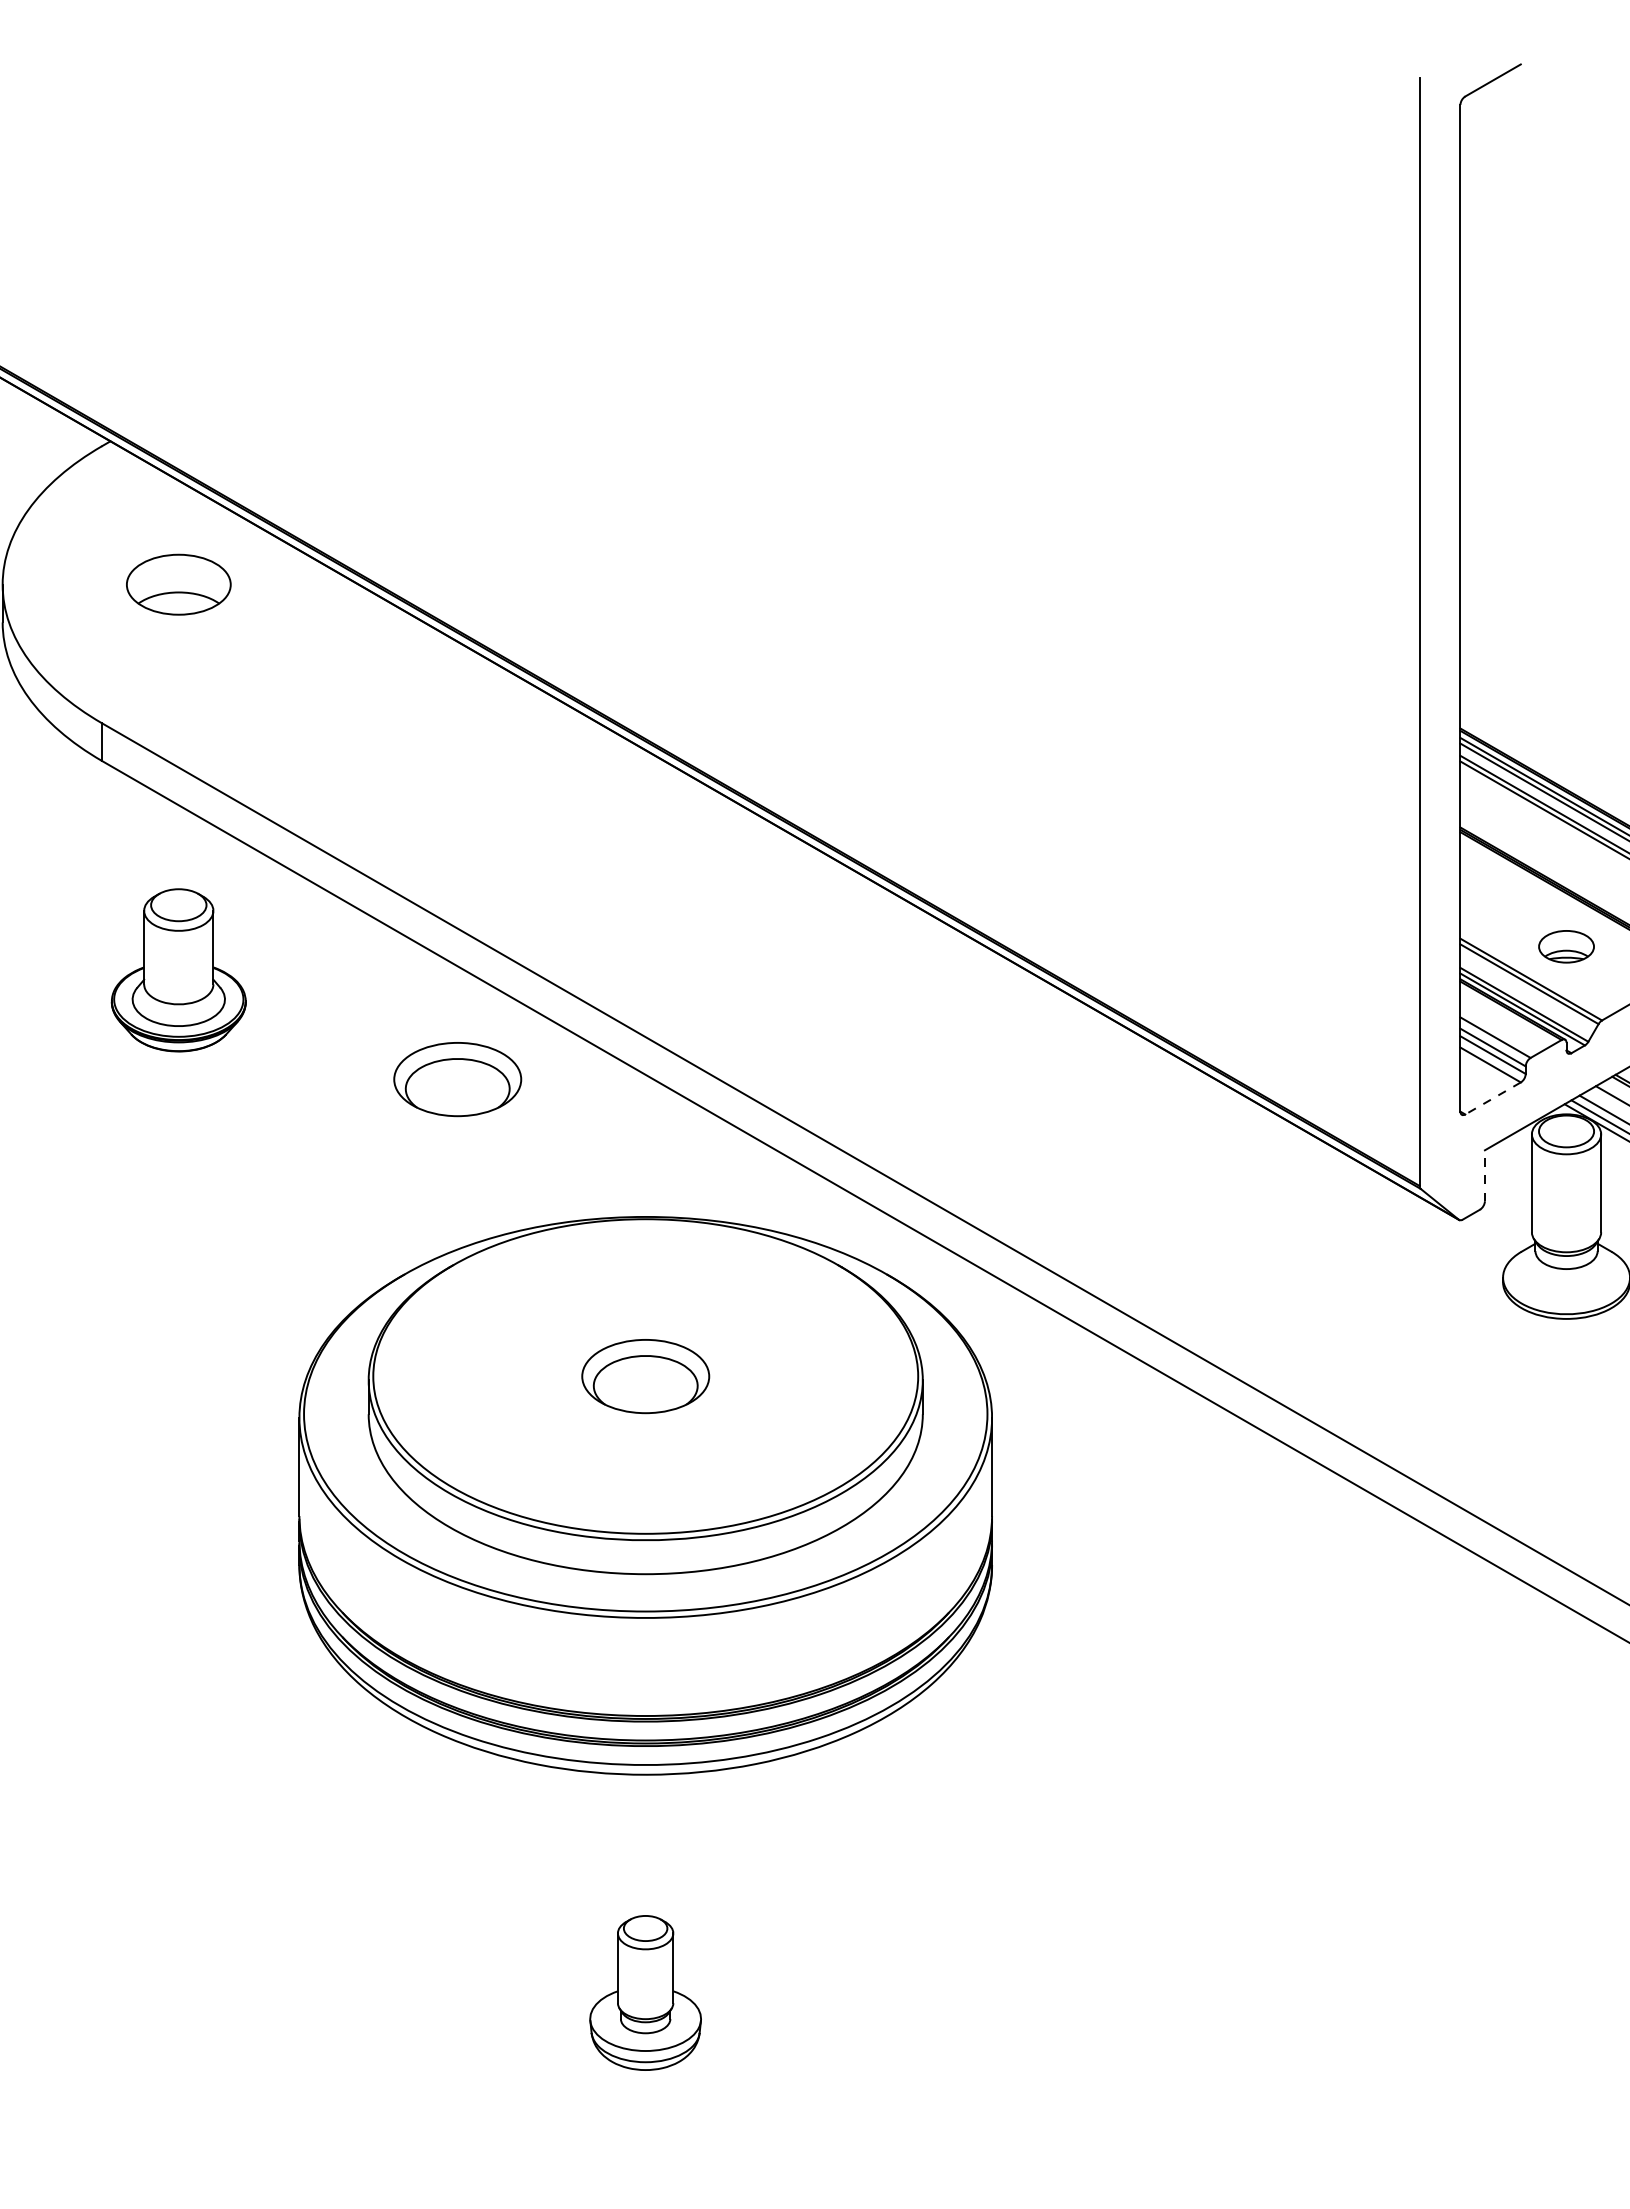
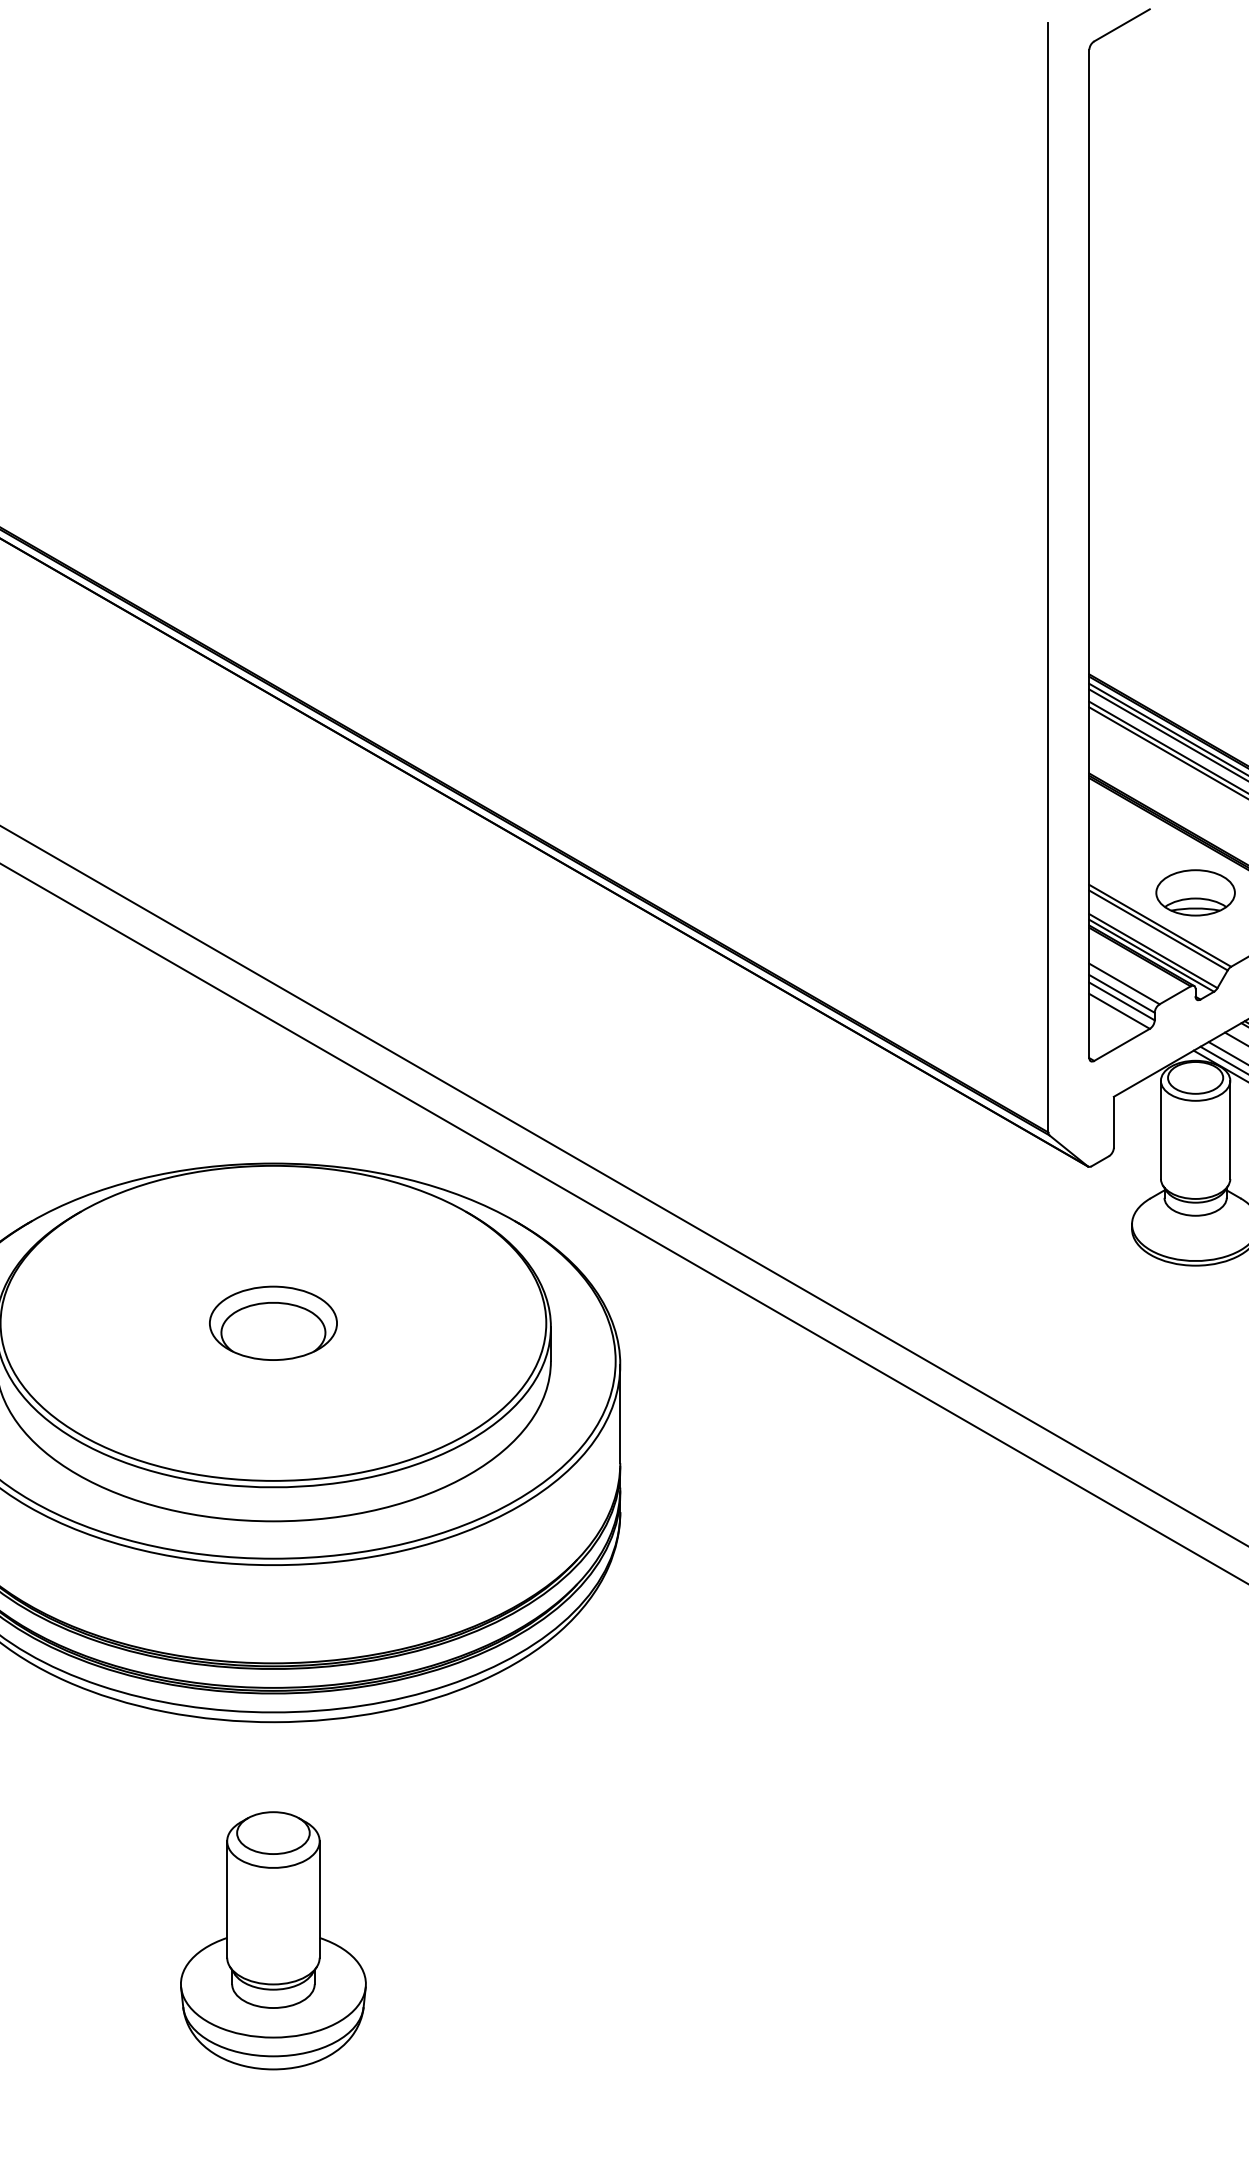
part: (1566, 946) -> (1195, 892), size x1.43
part: (457, 1079) -> (84, 1025), removed
line: (1492, 1098) -> (1121, 1044), dashed -> solid
line: (1484, 1175) -> (1113, 1122), dashed -> solid
part: (645, 1992) -> (273, 1940), size x1.67

